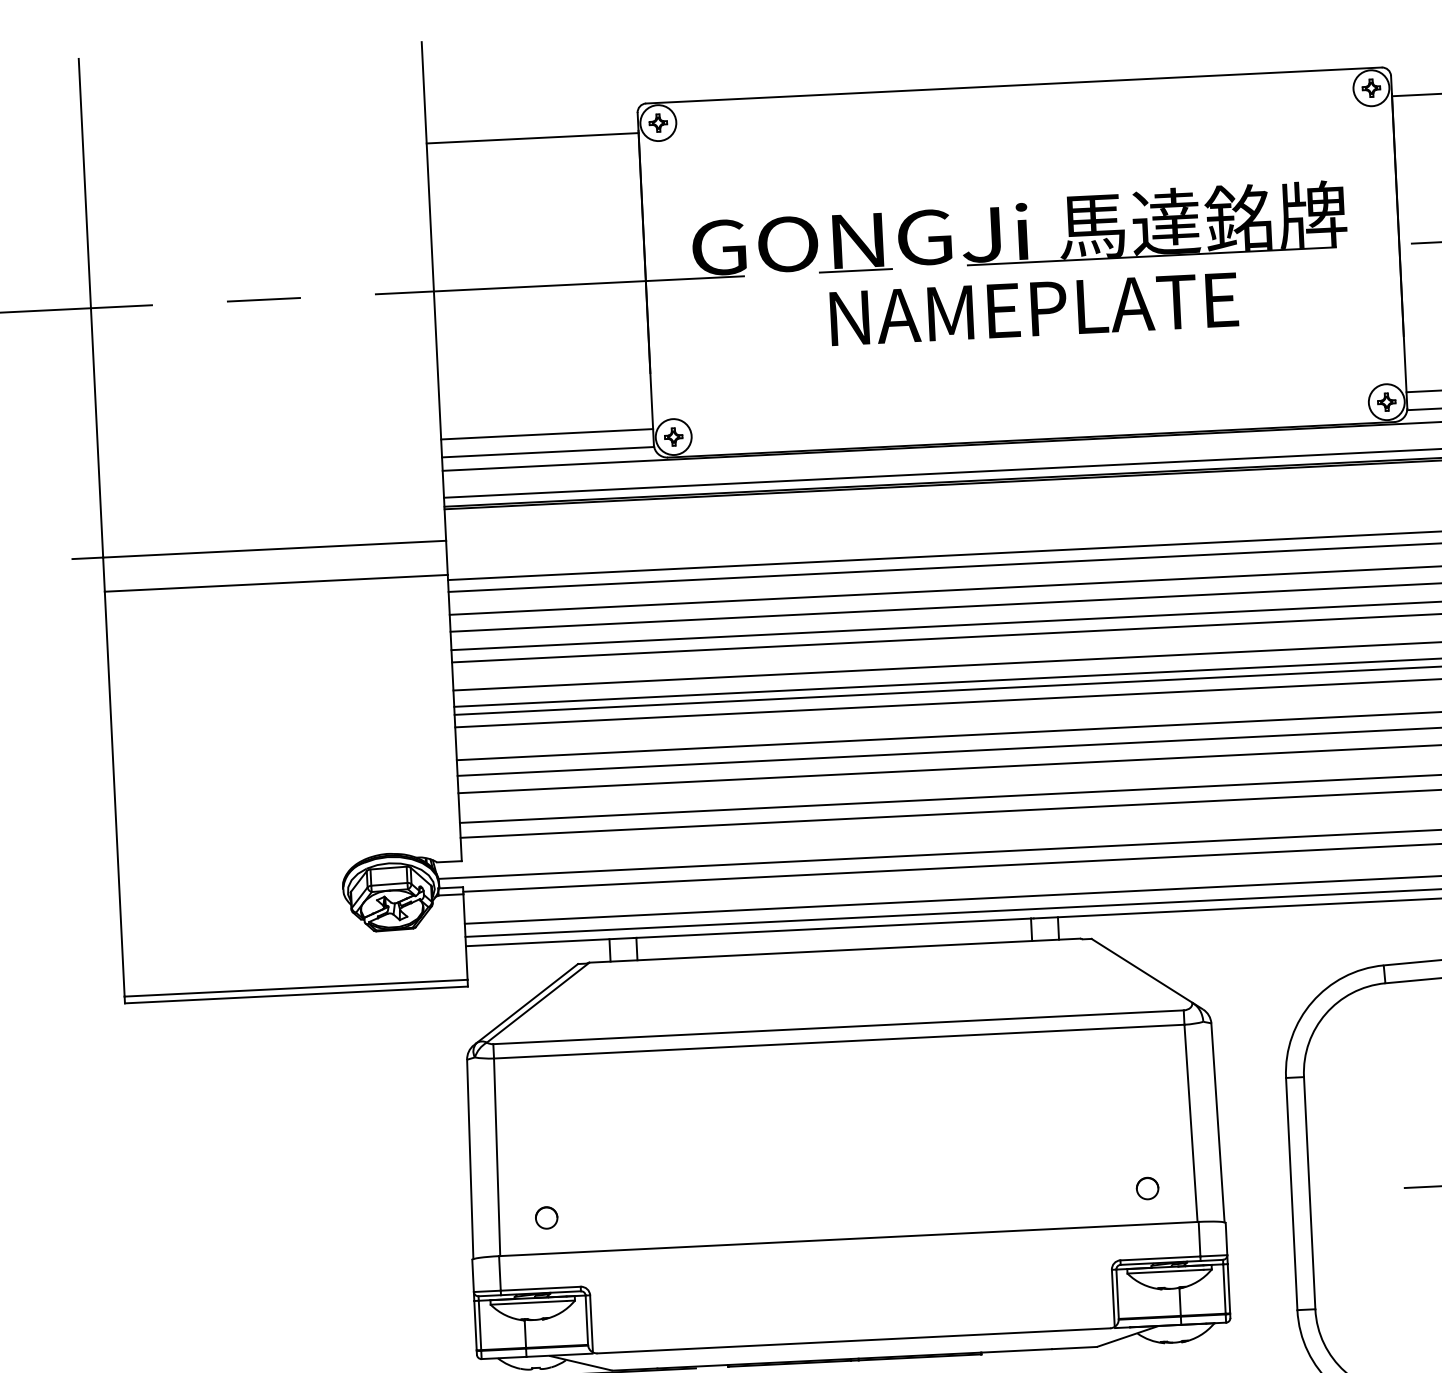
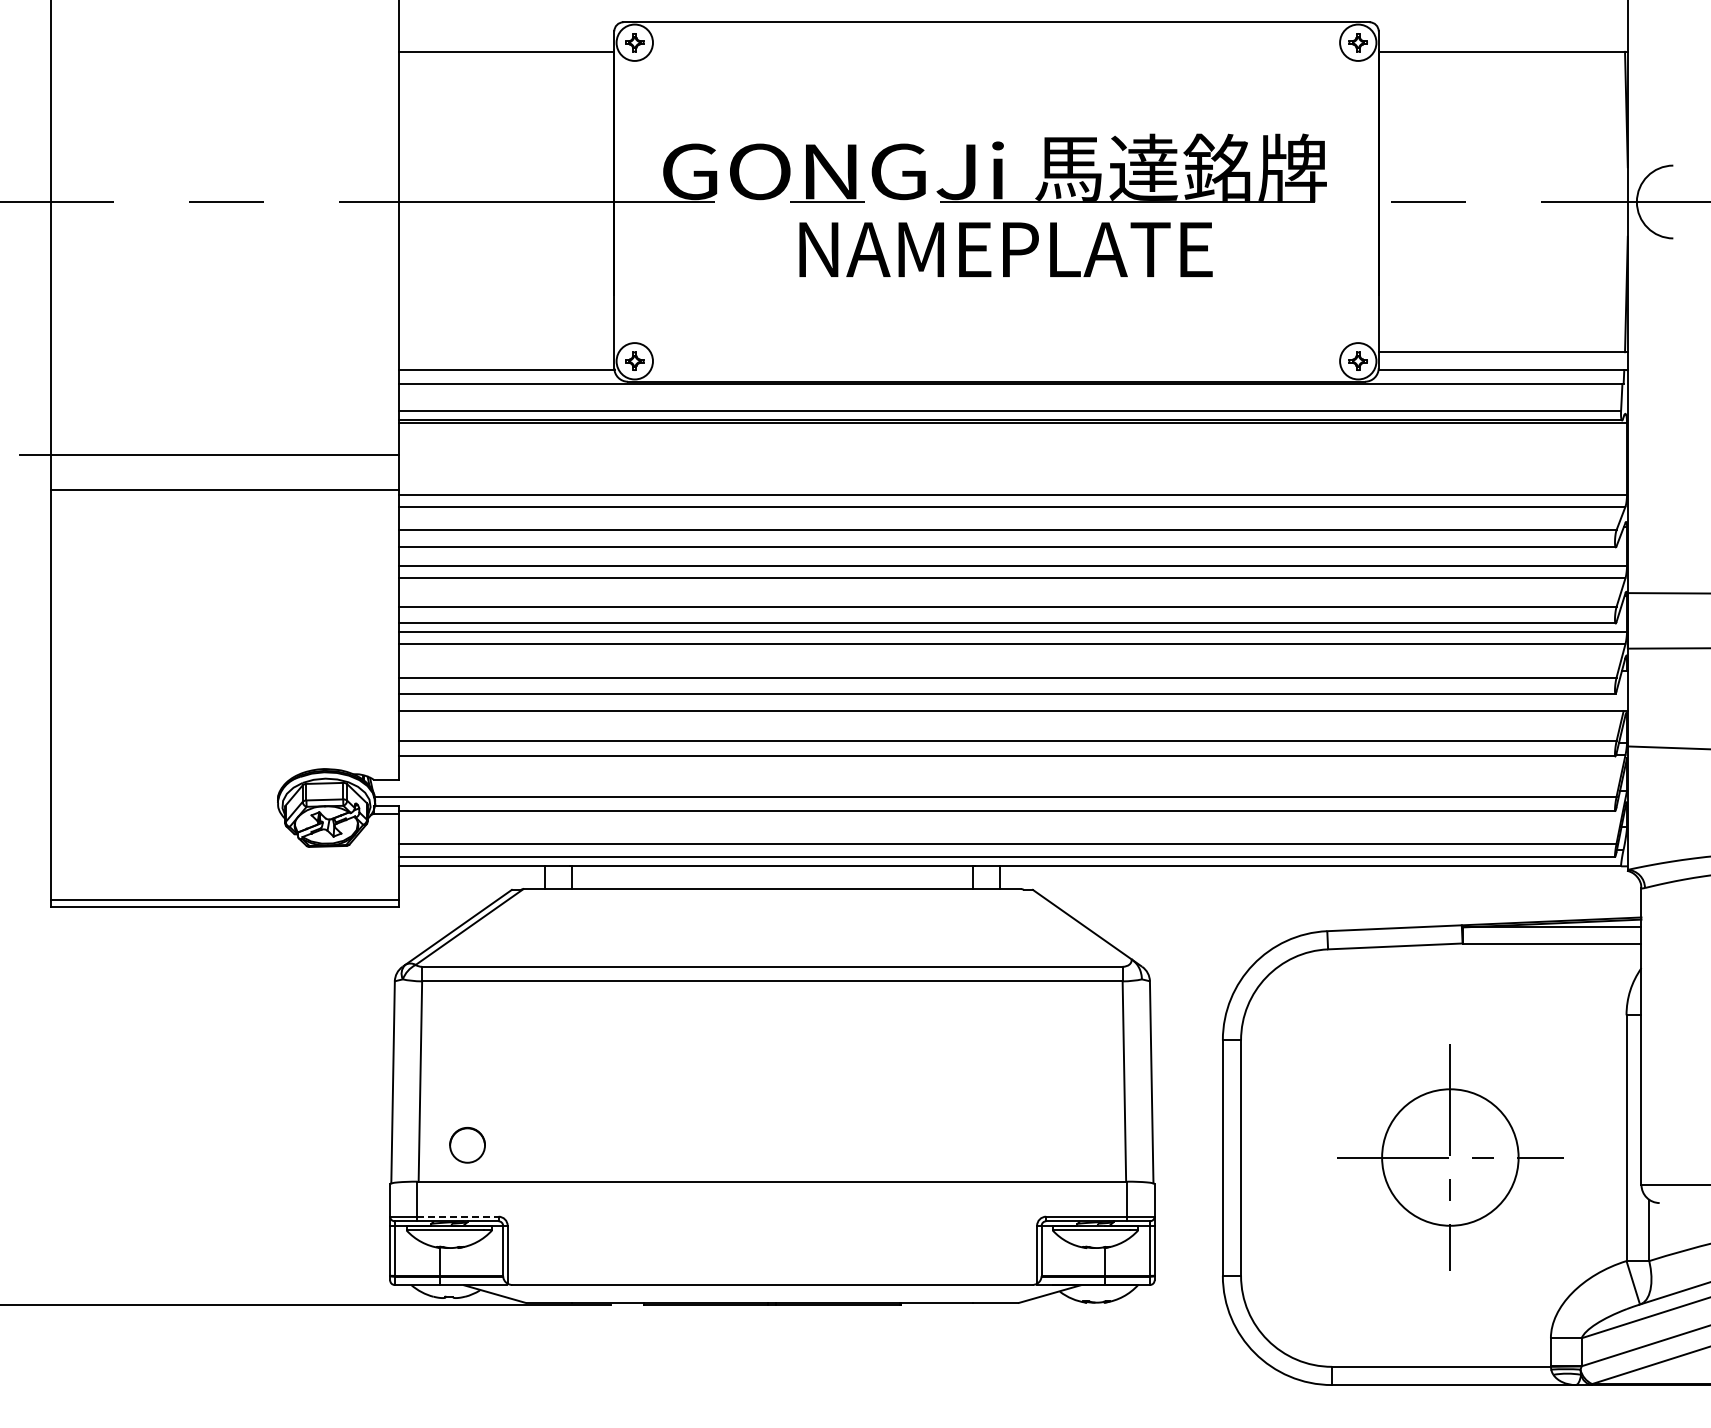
line: (546, 434) -> (506, 352), removed
part: (1147, 1188) -> (1077, 1145), removed
part: (546, 1218) -> (467, 1145), size x1.6
line: (541, 1288) -> (458, 1216), solid -> dashed

